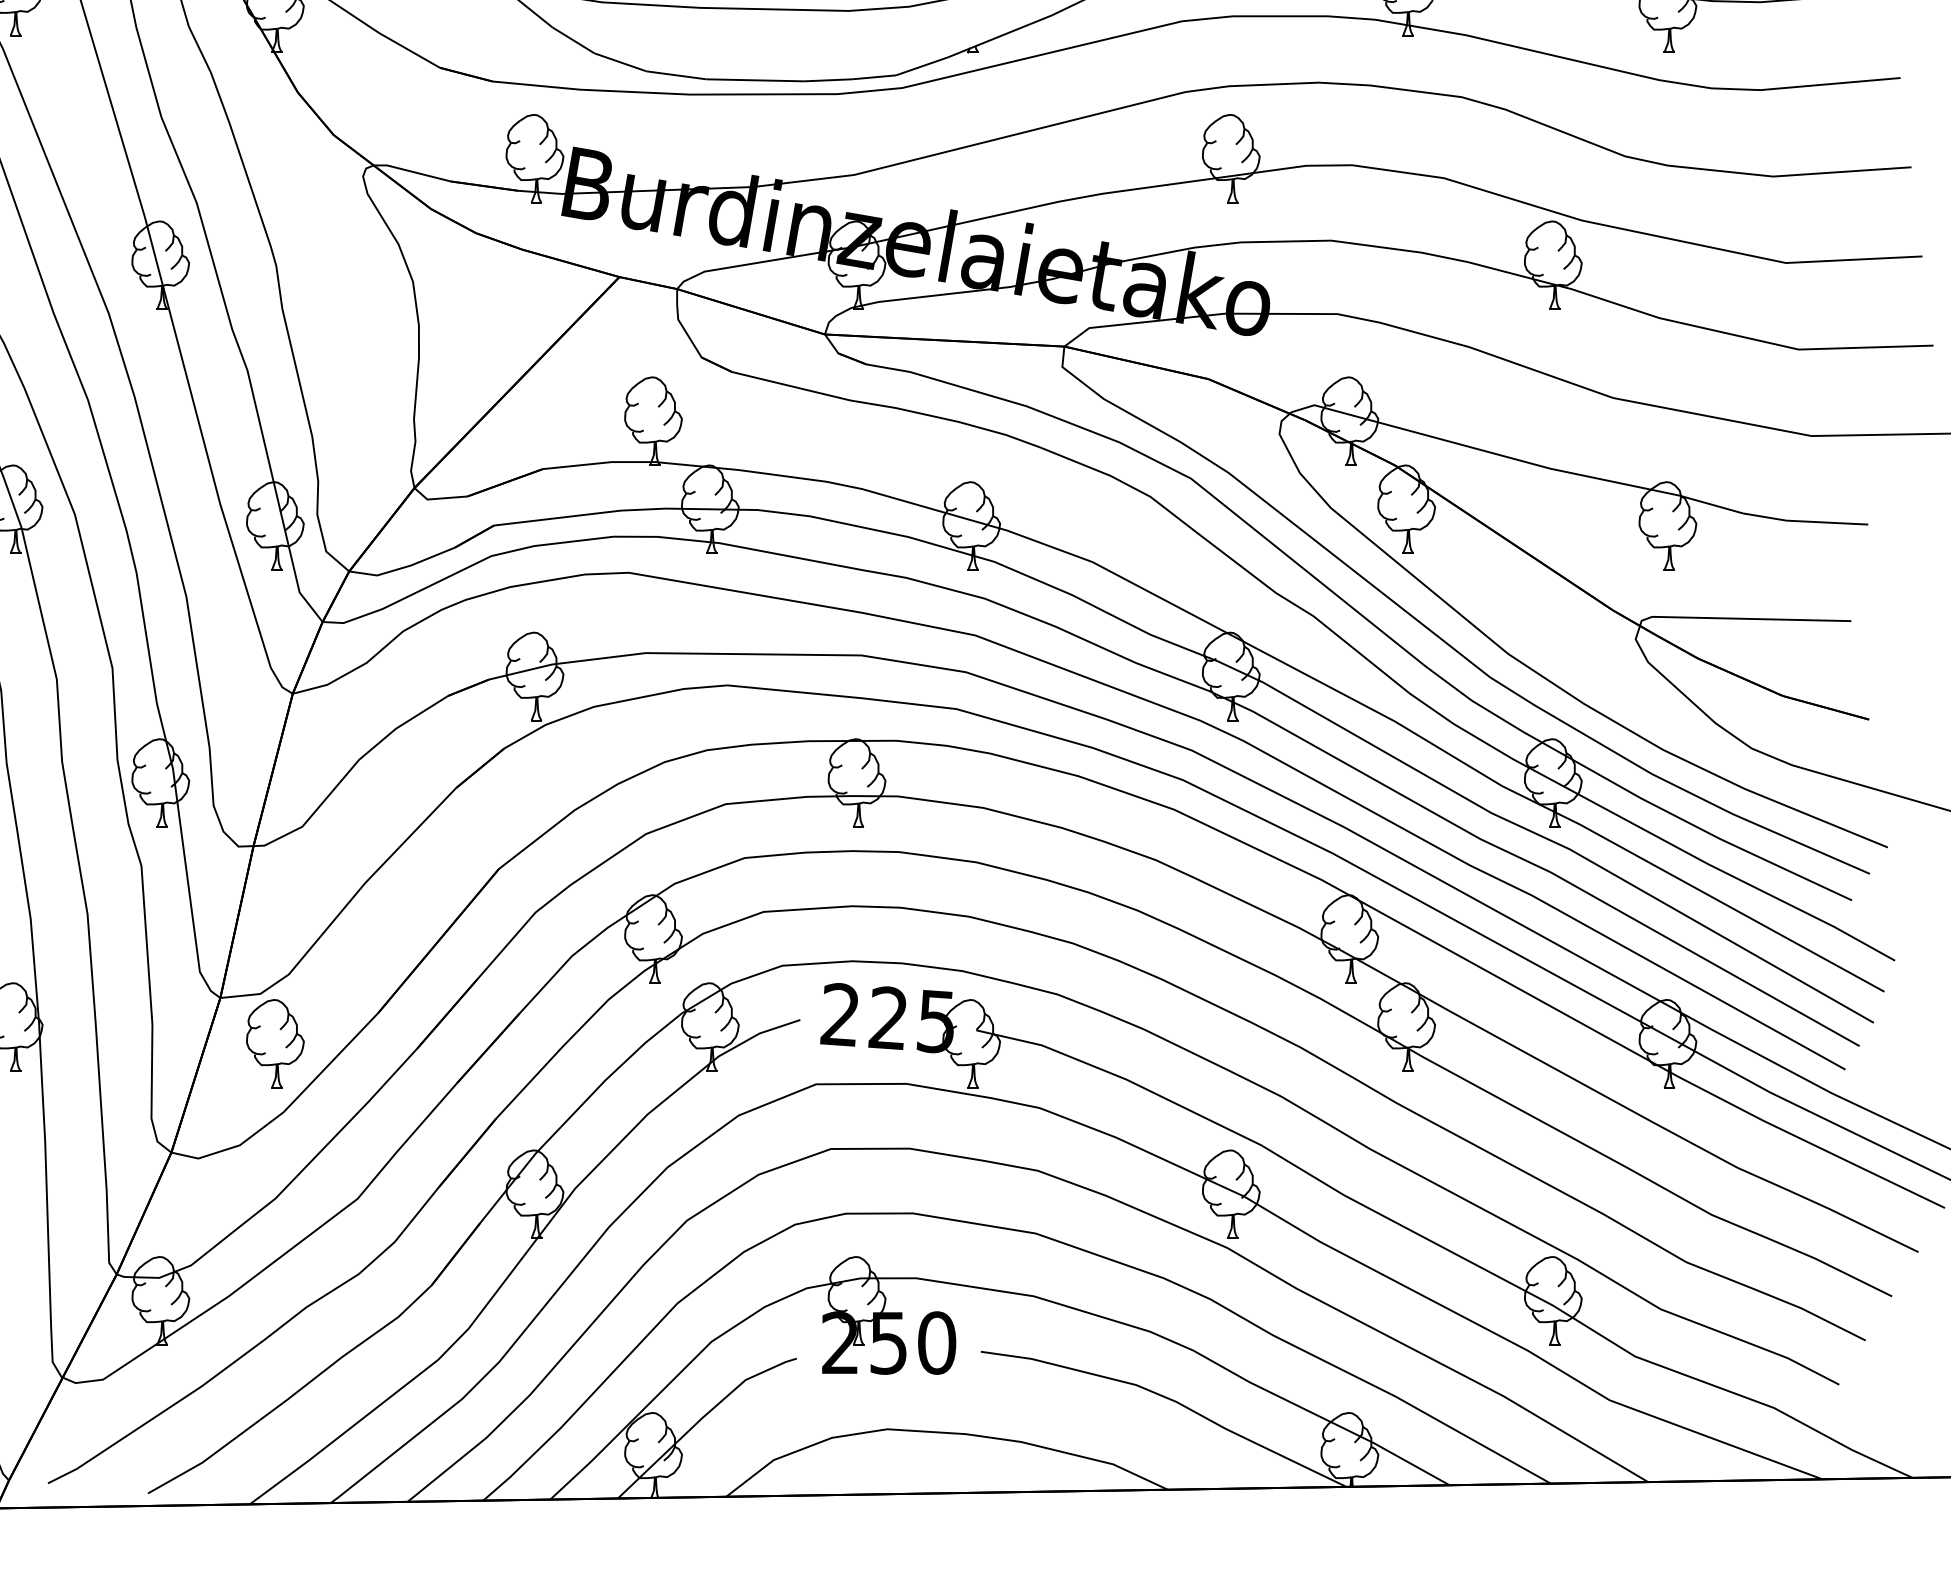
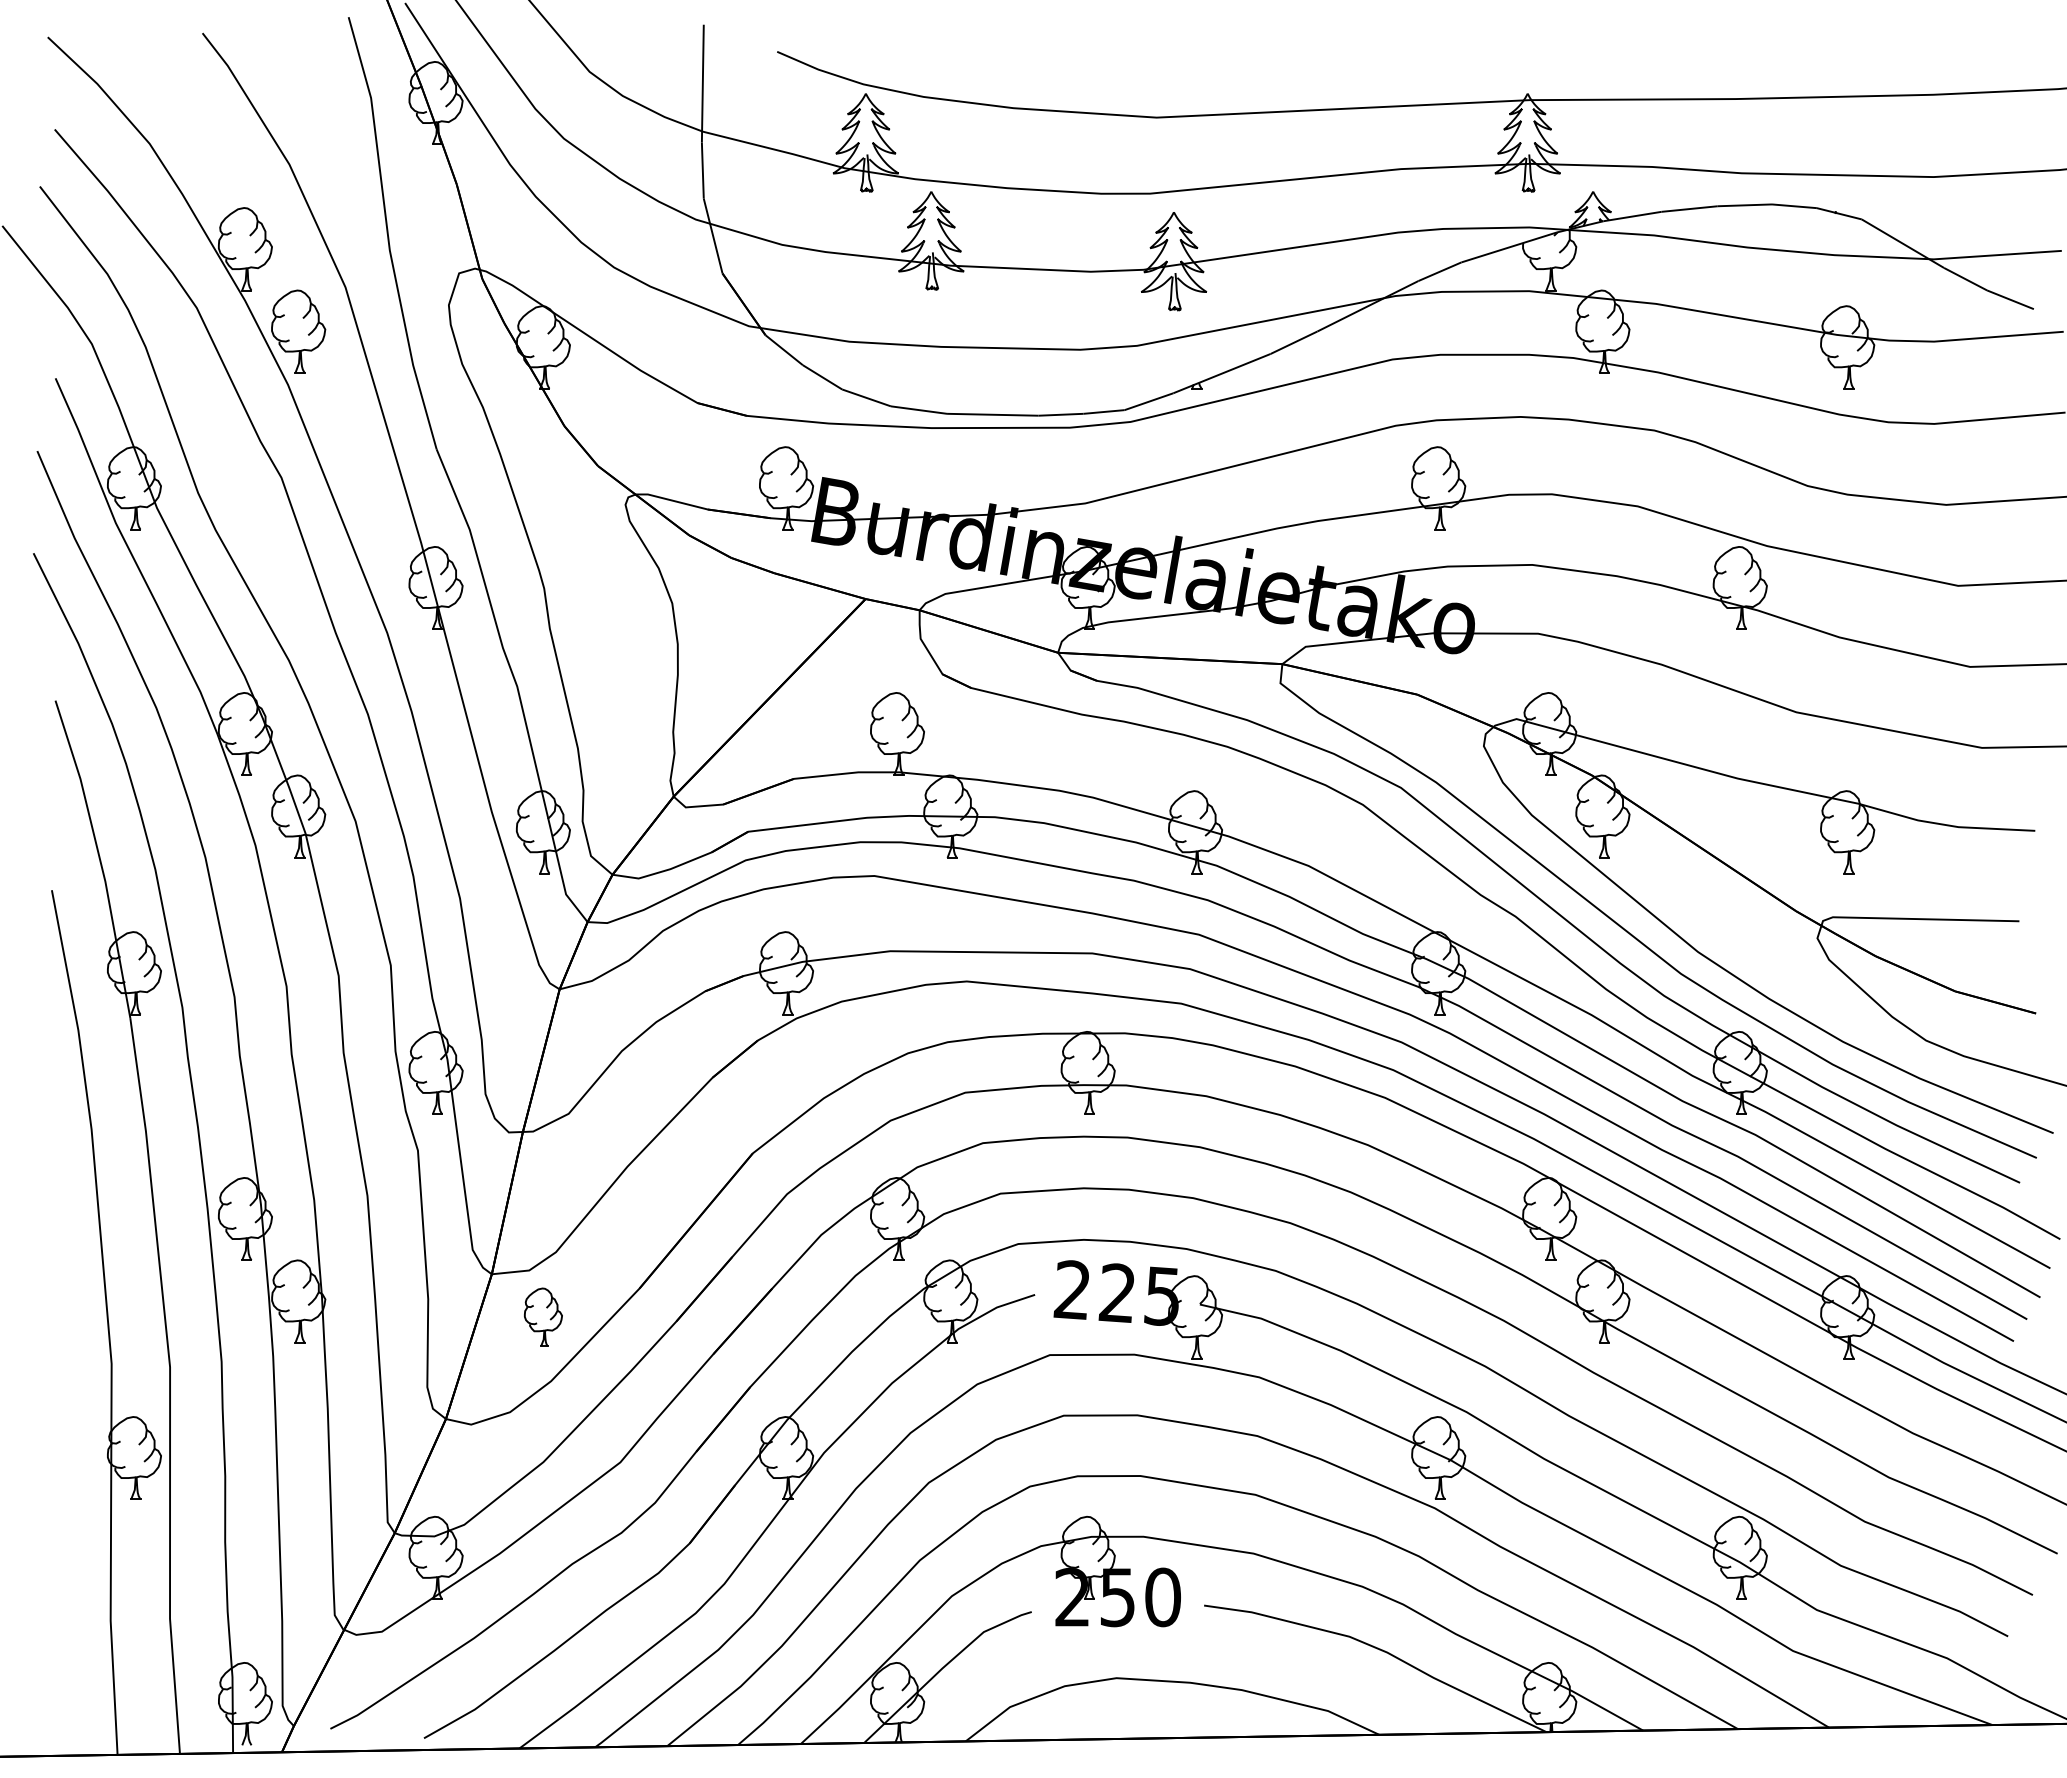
part: (275, 1044) -> (543, 1317), size x0.7

